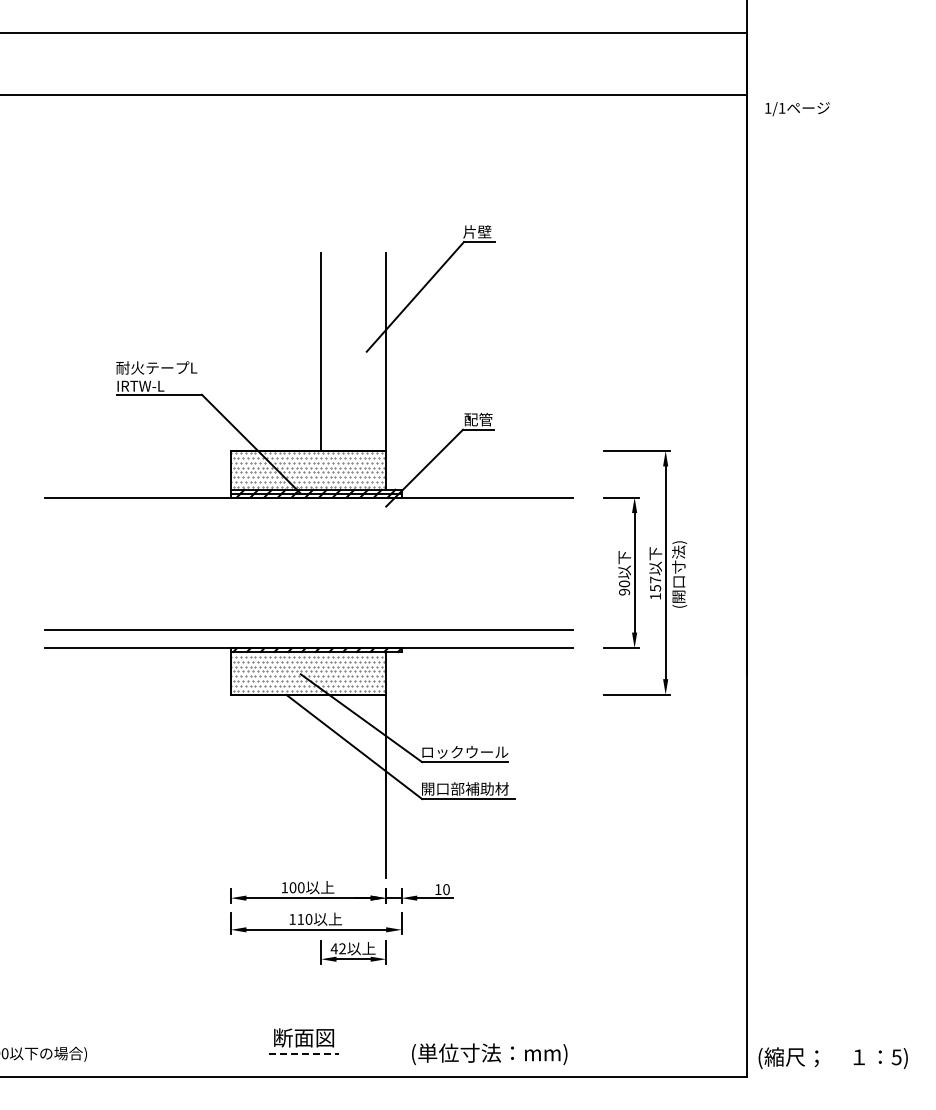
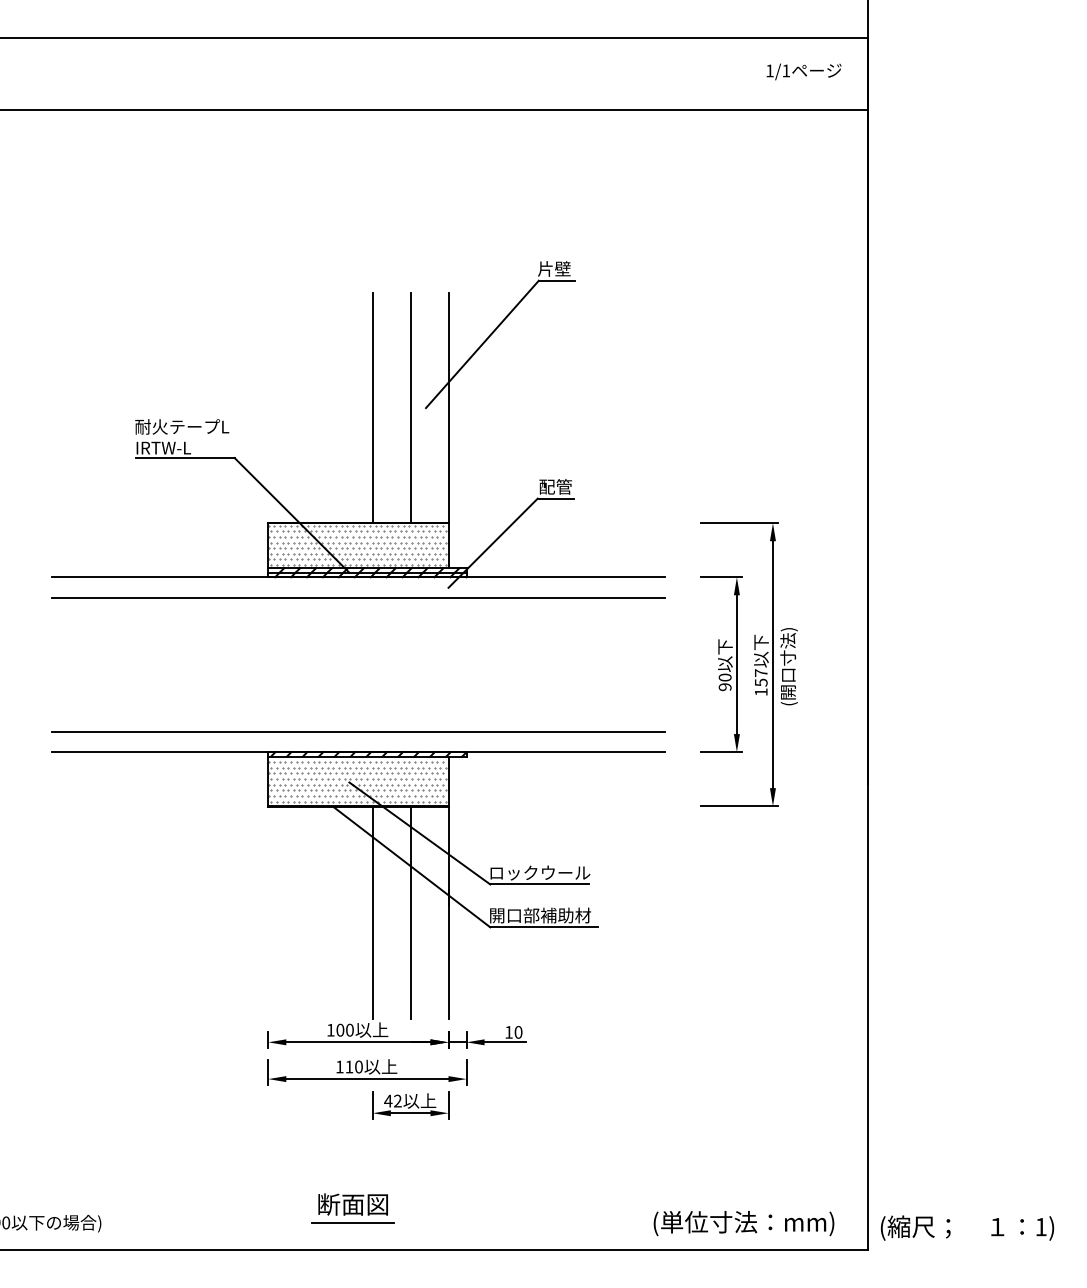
text: (797, 109) -> (804, 72), moved
line: (353, 351) -> (410, 407), added
line: (308, 515) -> (358, 598), added
line: (320, 786) -> (372, 912), added
line: (353, 786) -> (410, 912), added
line: (304, 1053) -> (353, 1222), dashed -> solid
text: (489, 1054) -> (743, 1223), moved
text: (896, 1057) -> (1040, 1227), 5) -> 1)

